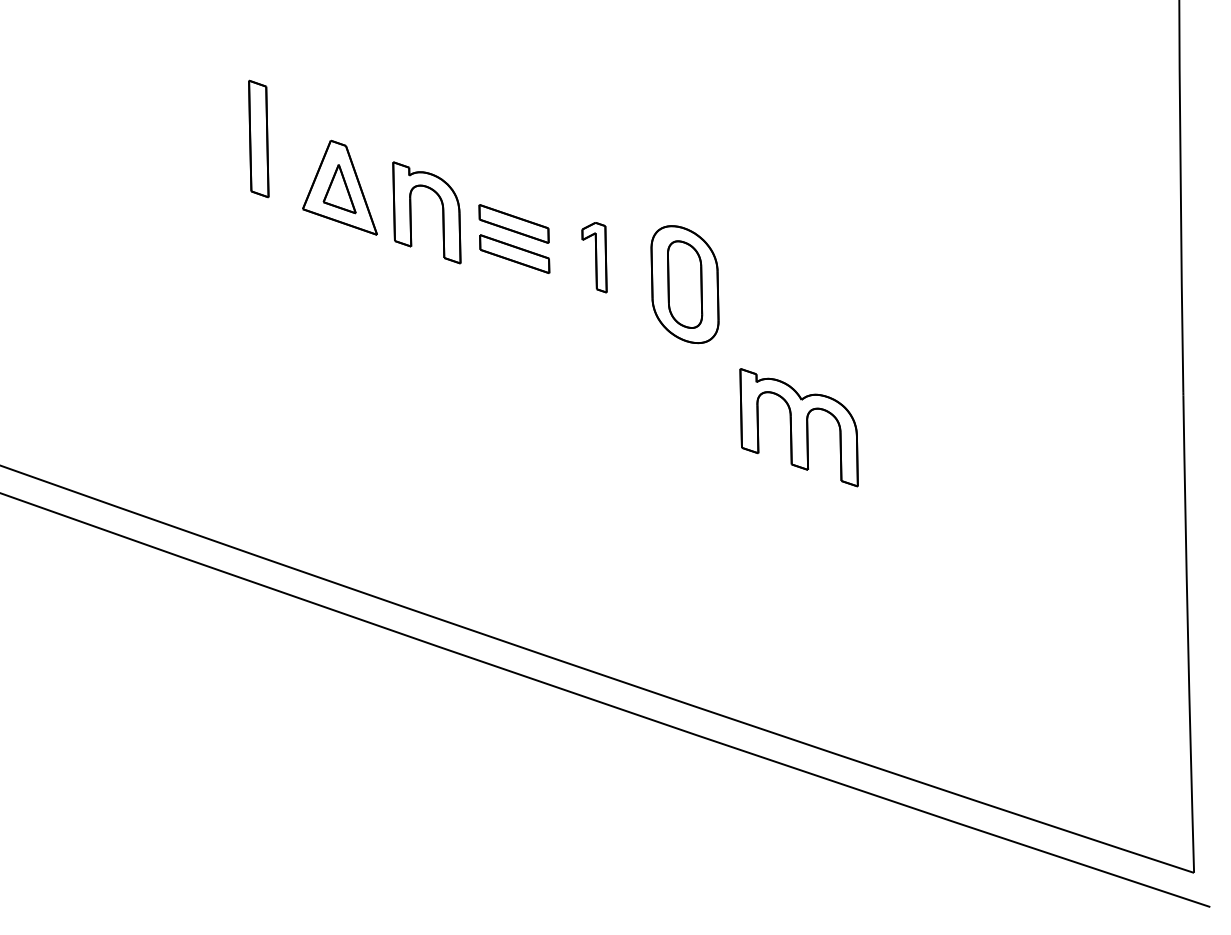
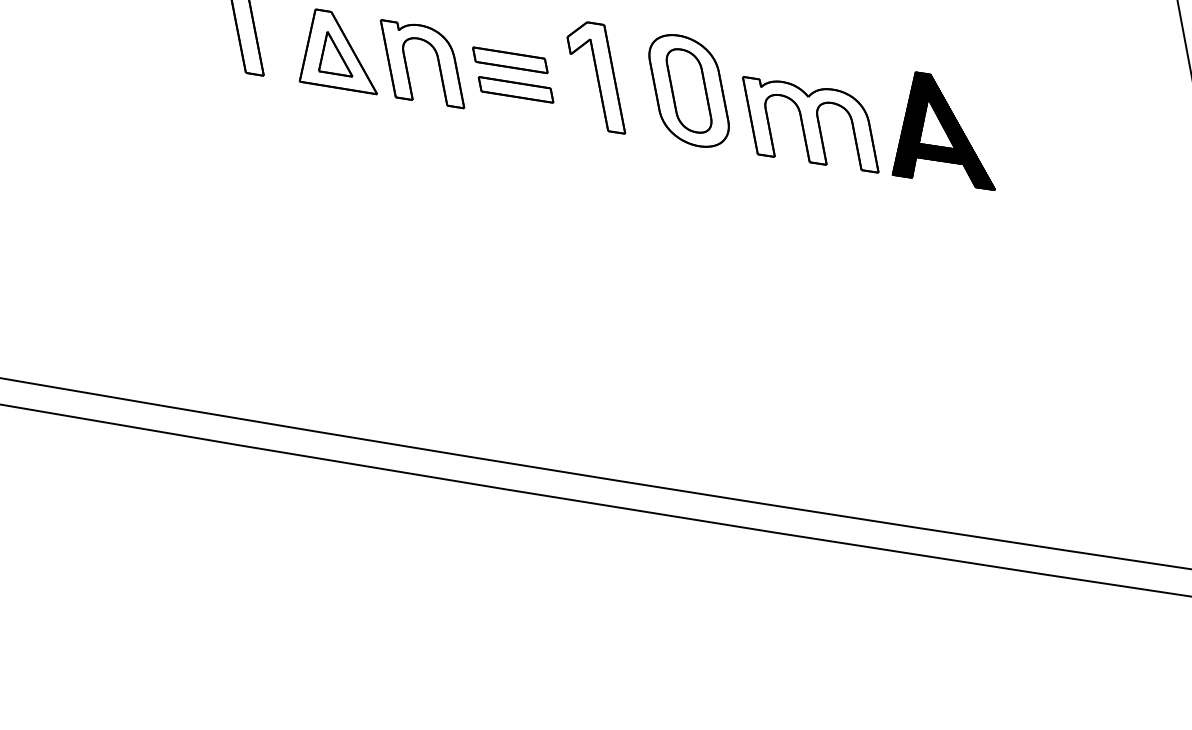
part: (594, 257) -> (595, 79), size x1.67
part: (920, 369) -> (935, 134), added
part: (798, 427) -> (810, 124), moved

